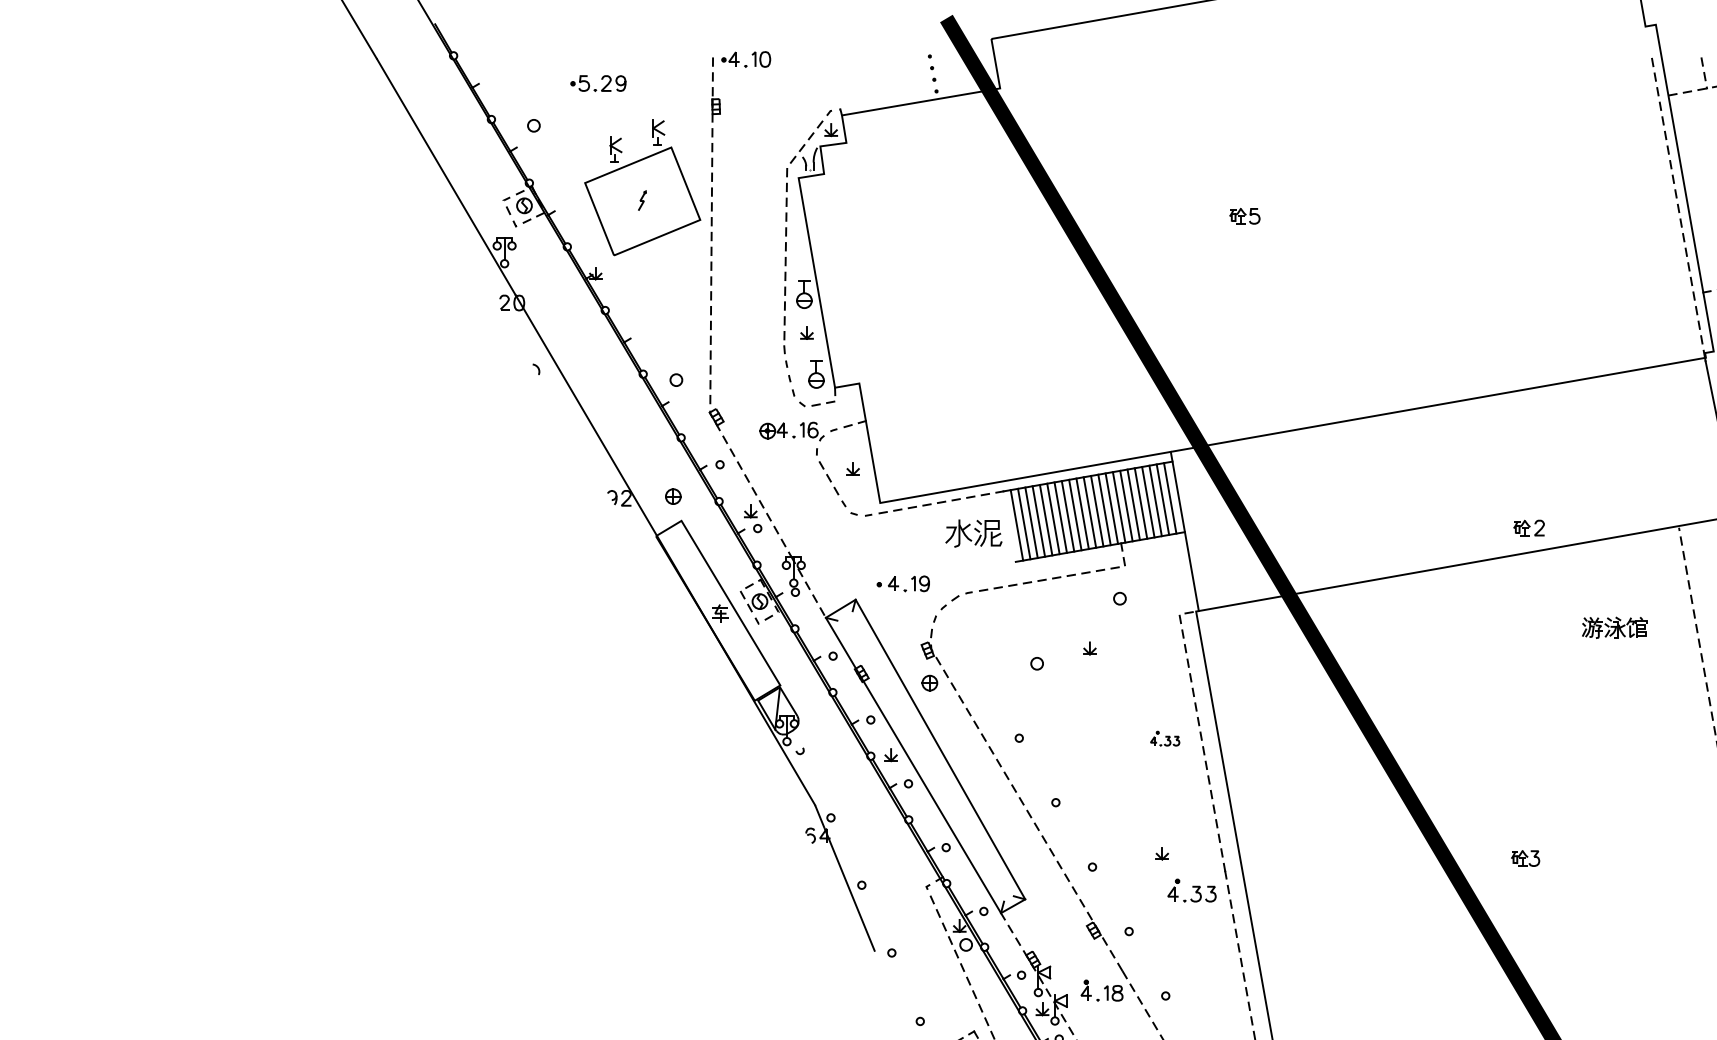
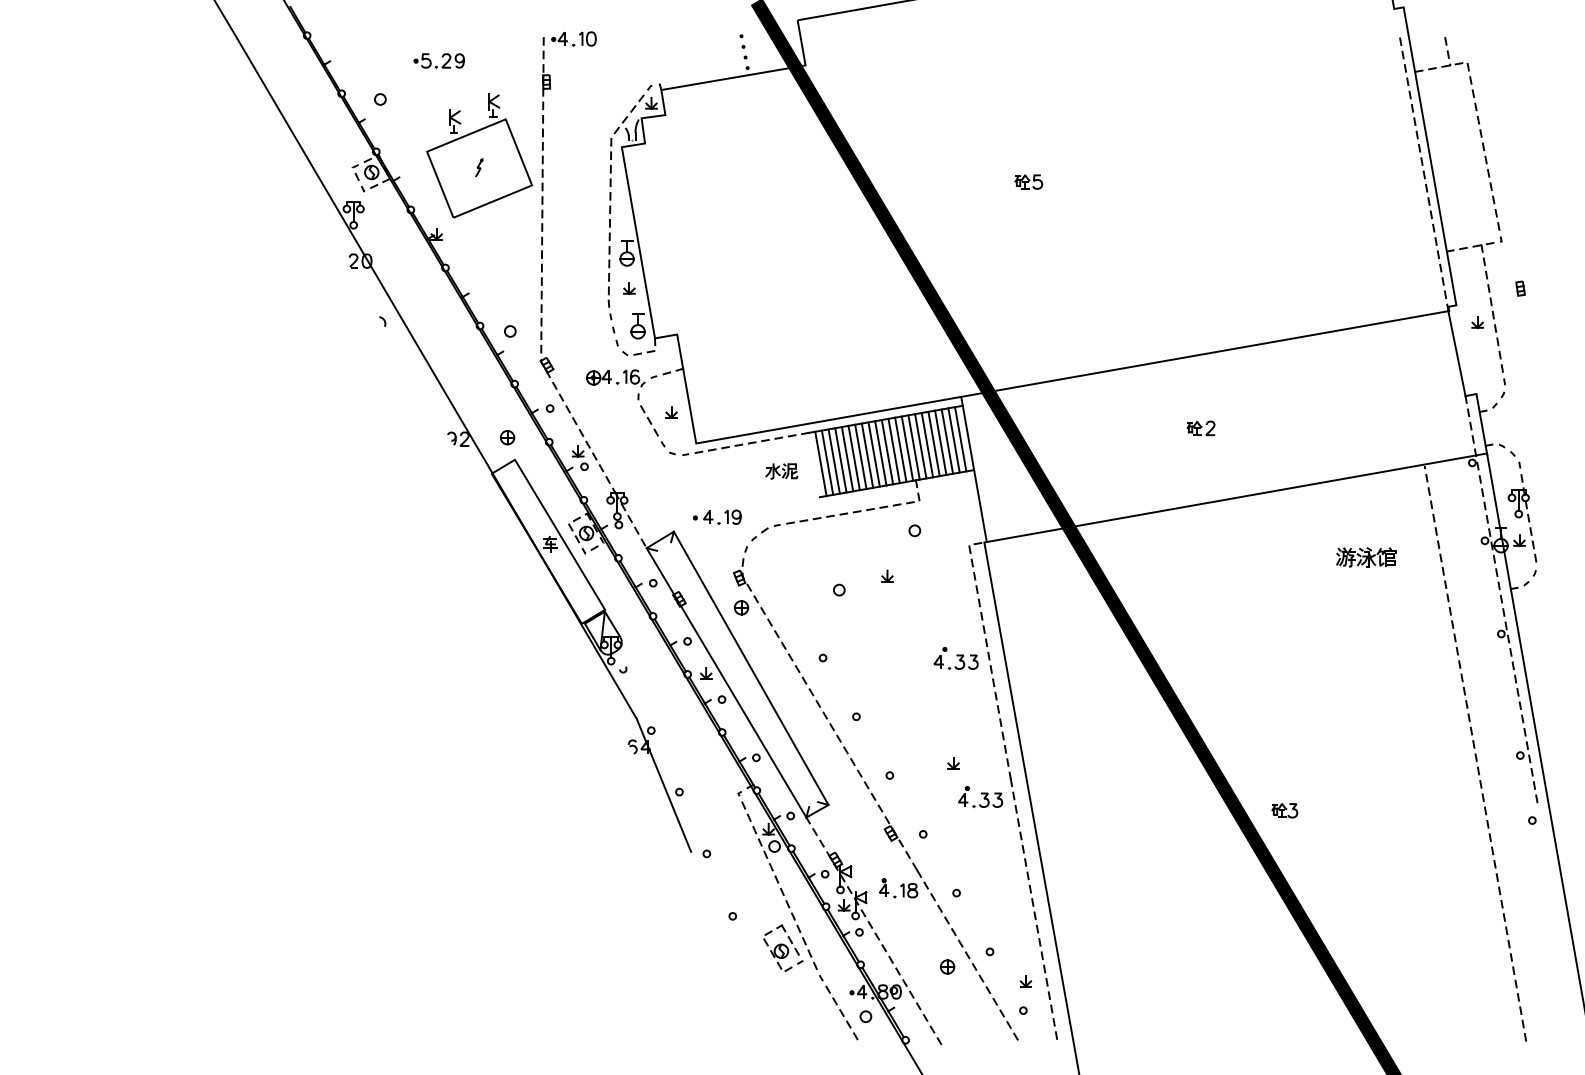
part: (1528, 528) -> (1200, 428), moved
part: (973, 533) -> (781, 471), size x0.62
part: (1164, 738) -> (955, 658), size x1.67
part: (1525, 858) -> (1284, 810), moved

